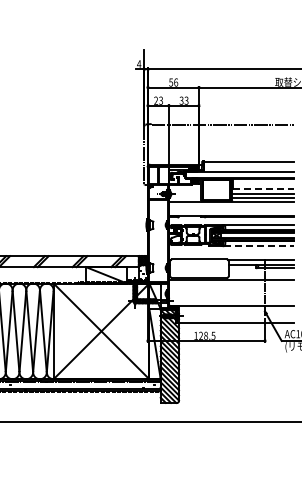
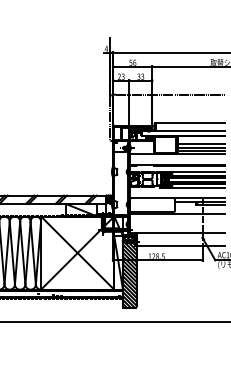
line: (264, 189) -> (202, 144), dashed -> solid
line: (259, 246) -> (198, 188), dashed -> solid

